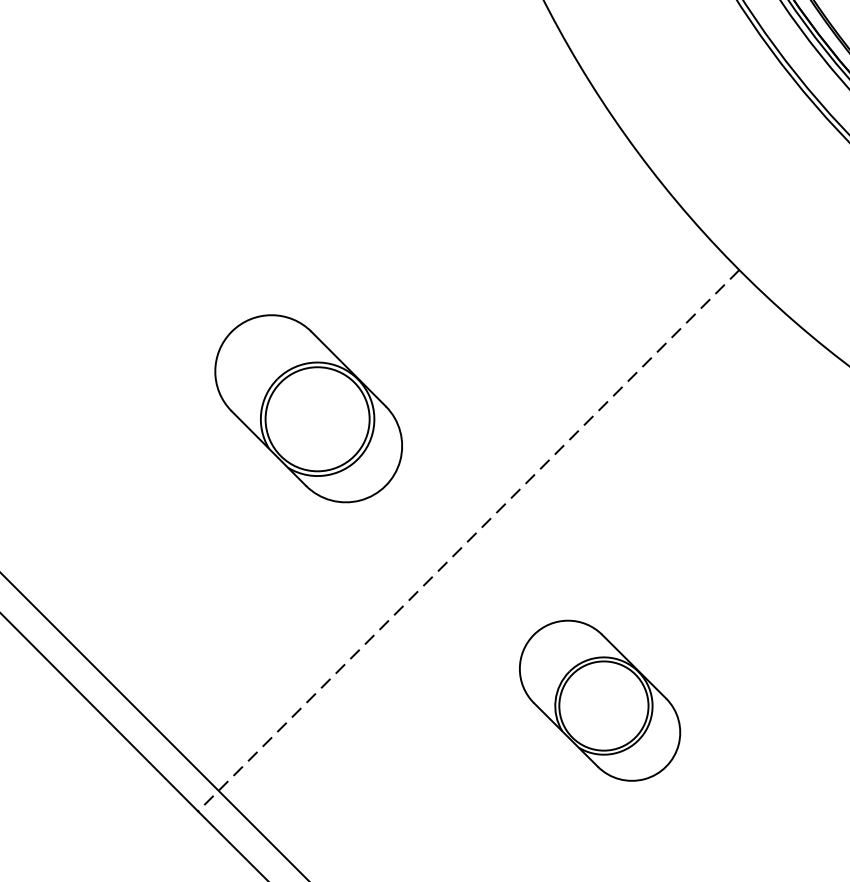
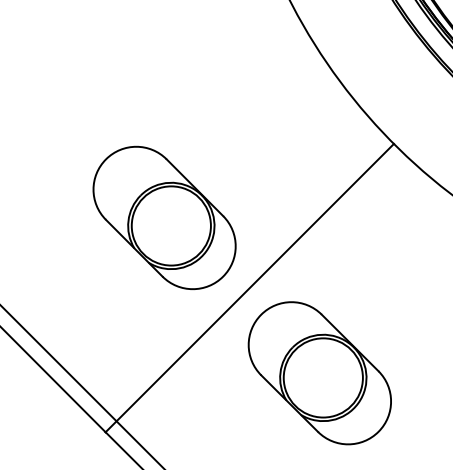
part: (308, 408) -> (164, 217), size x1.43
line: (468, 541) -> (249, 288), dashed -> solid
part: (599, 701) -> (319, 373), size x1.67

